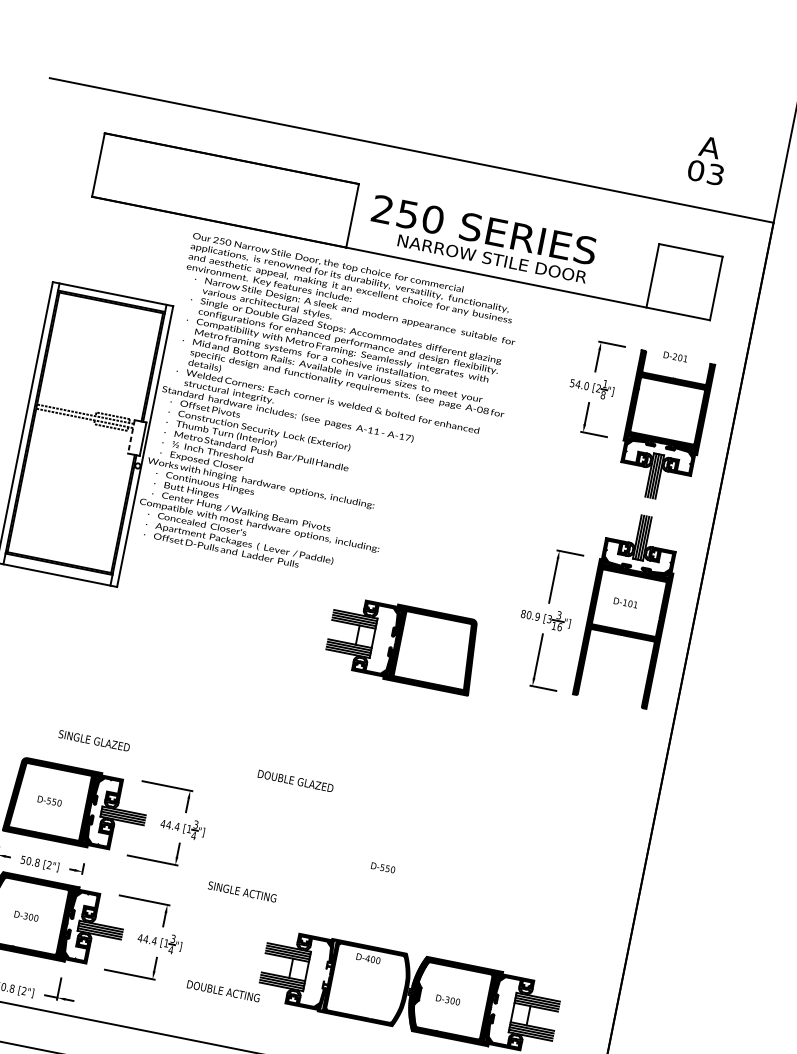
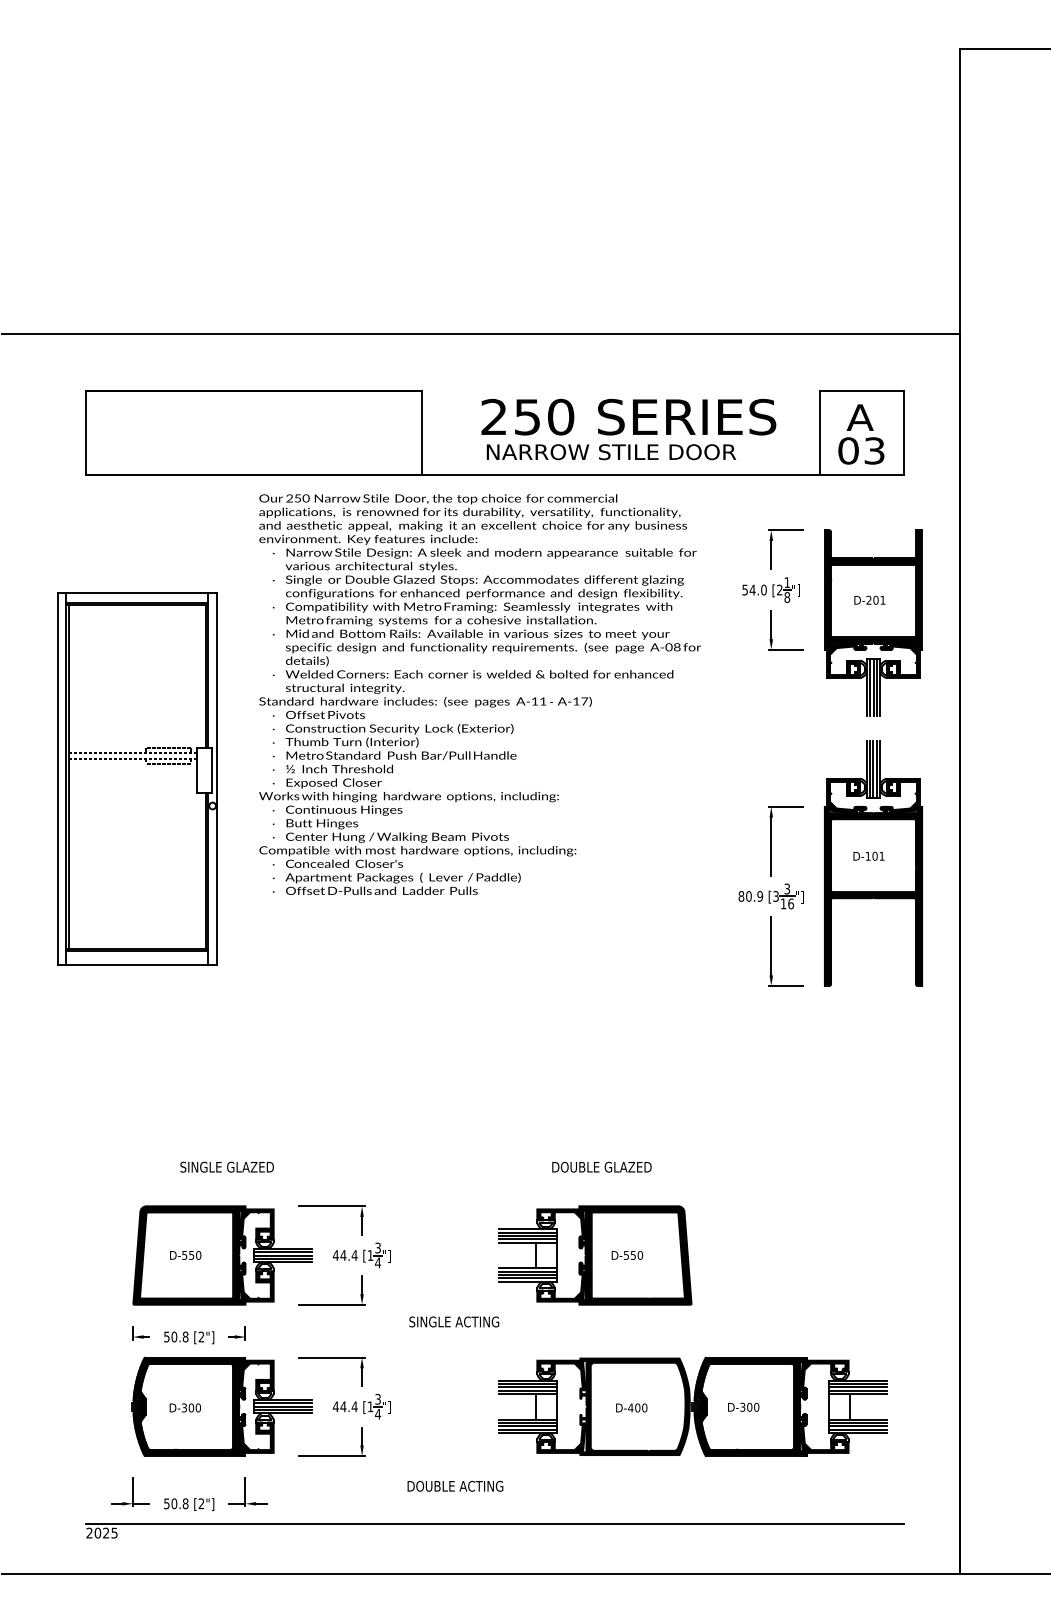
text: (708, 160) -> (861, 434), moved
text: (484, 229) -> (628, 416), moved
text: (675, 356) -> (869, 599), moved
text: (329, 416) -> (479, 694), moved
line: (130, 437) -> (196, 771), dashed -> solid
part: (402, 644) -> (595, 1255), moved
text: (295, 780) -> (601, 1166), moved
text: (368, 958) -> (631, 1407), moved
text: (223, 990) -> (455, 1485), moved

